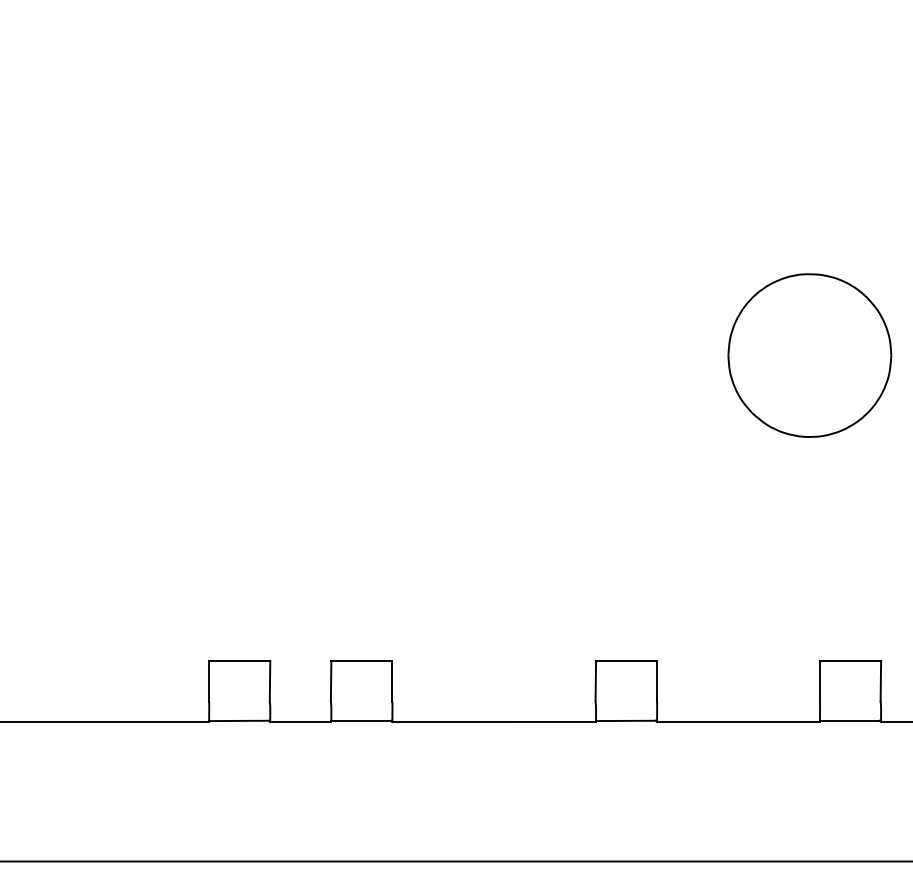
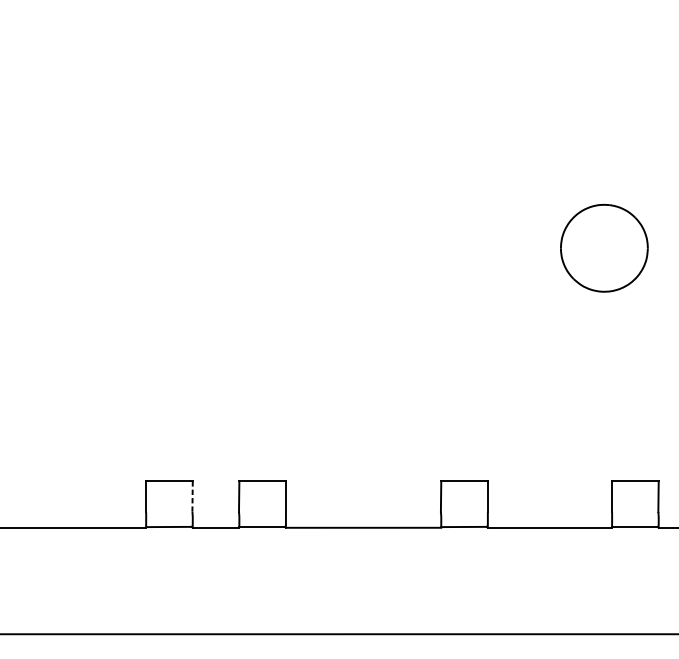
part: (809, 355) -> (604, 248), size x0.7
line: (270, 681) -> (192, 496), solid -> dashed

